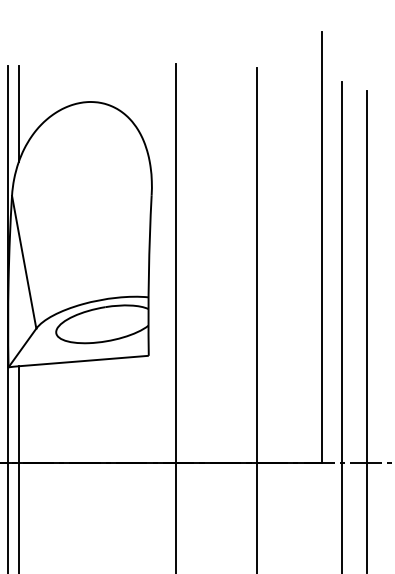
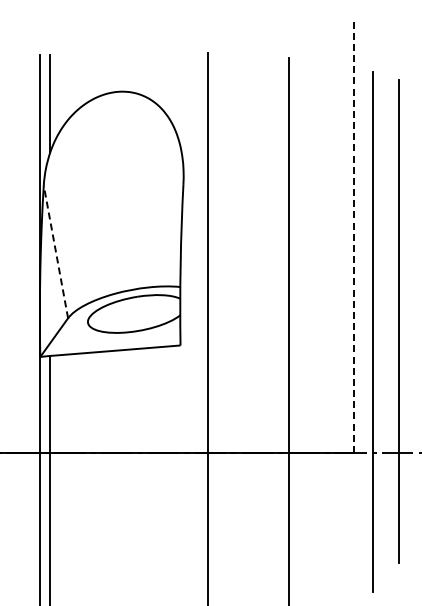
line: (321, 247) -> (353, 237), solid -> dashed
line: (23, 261) -> (55, 251), solid -> dashed

